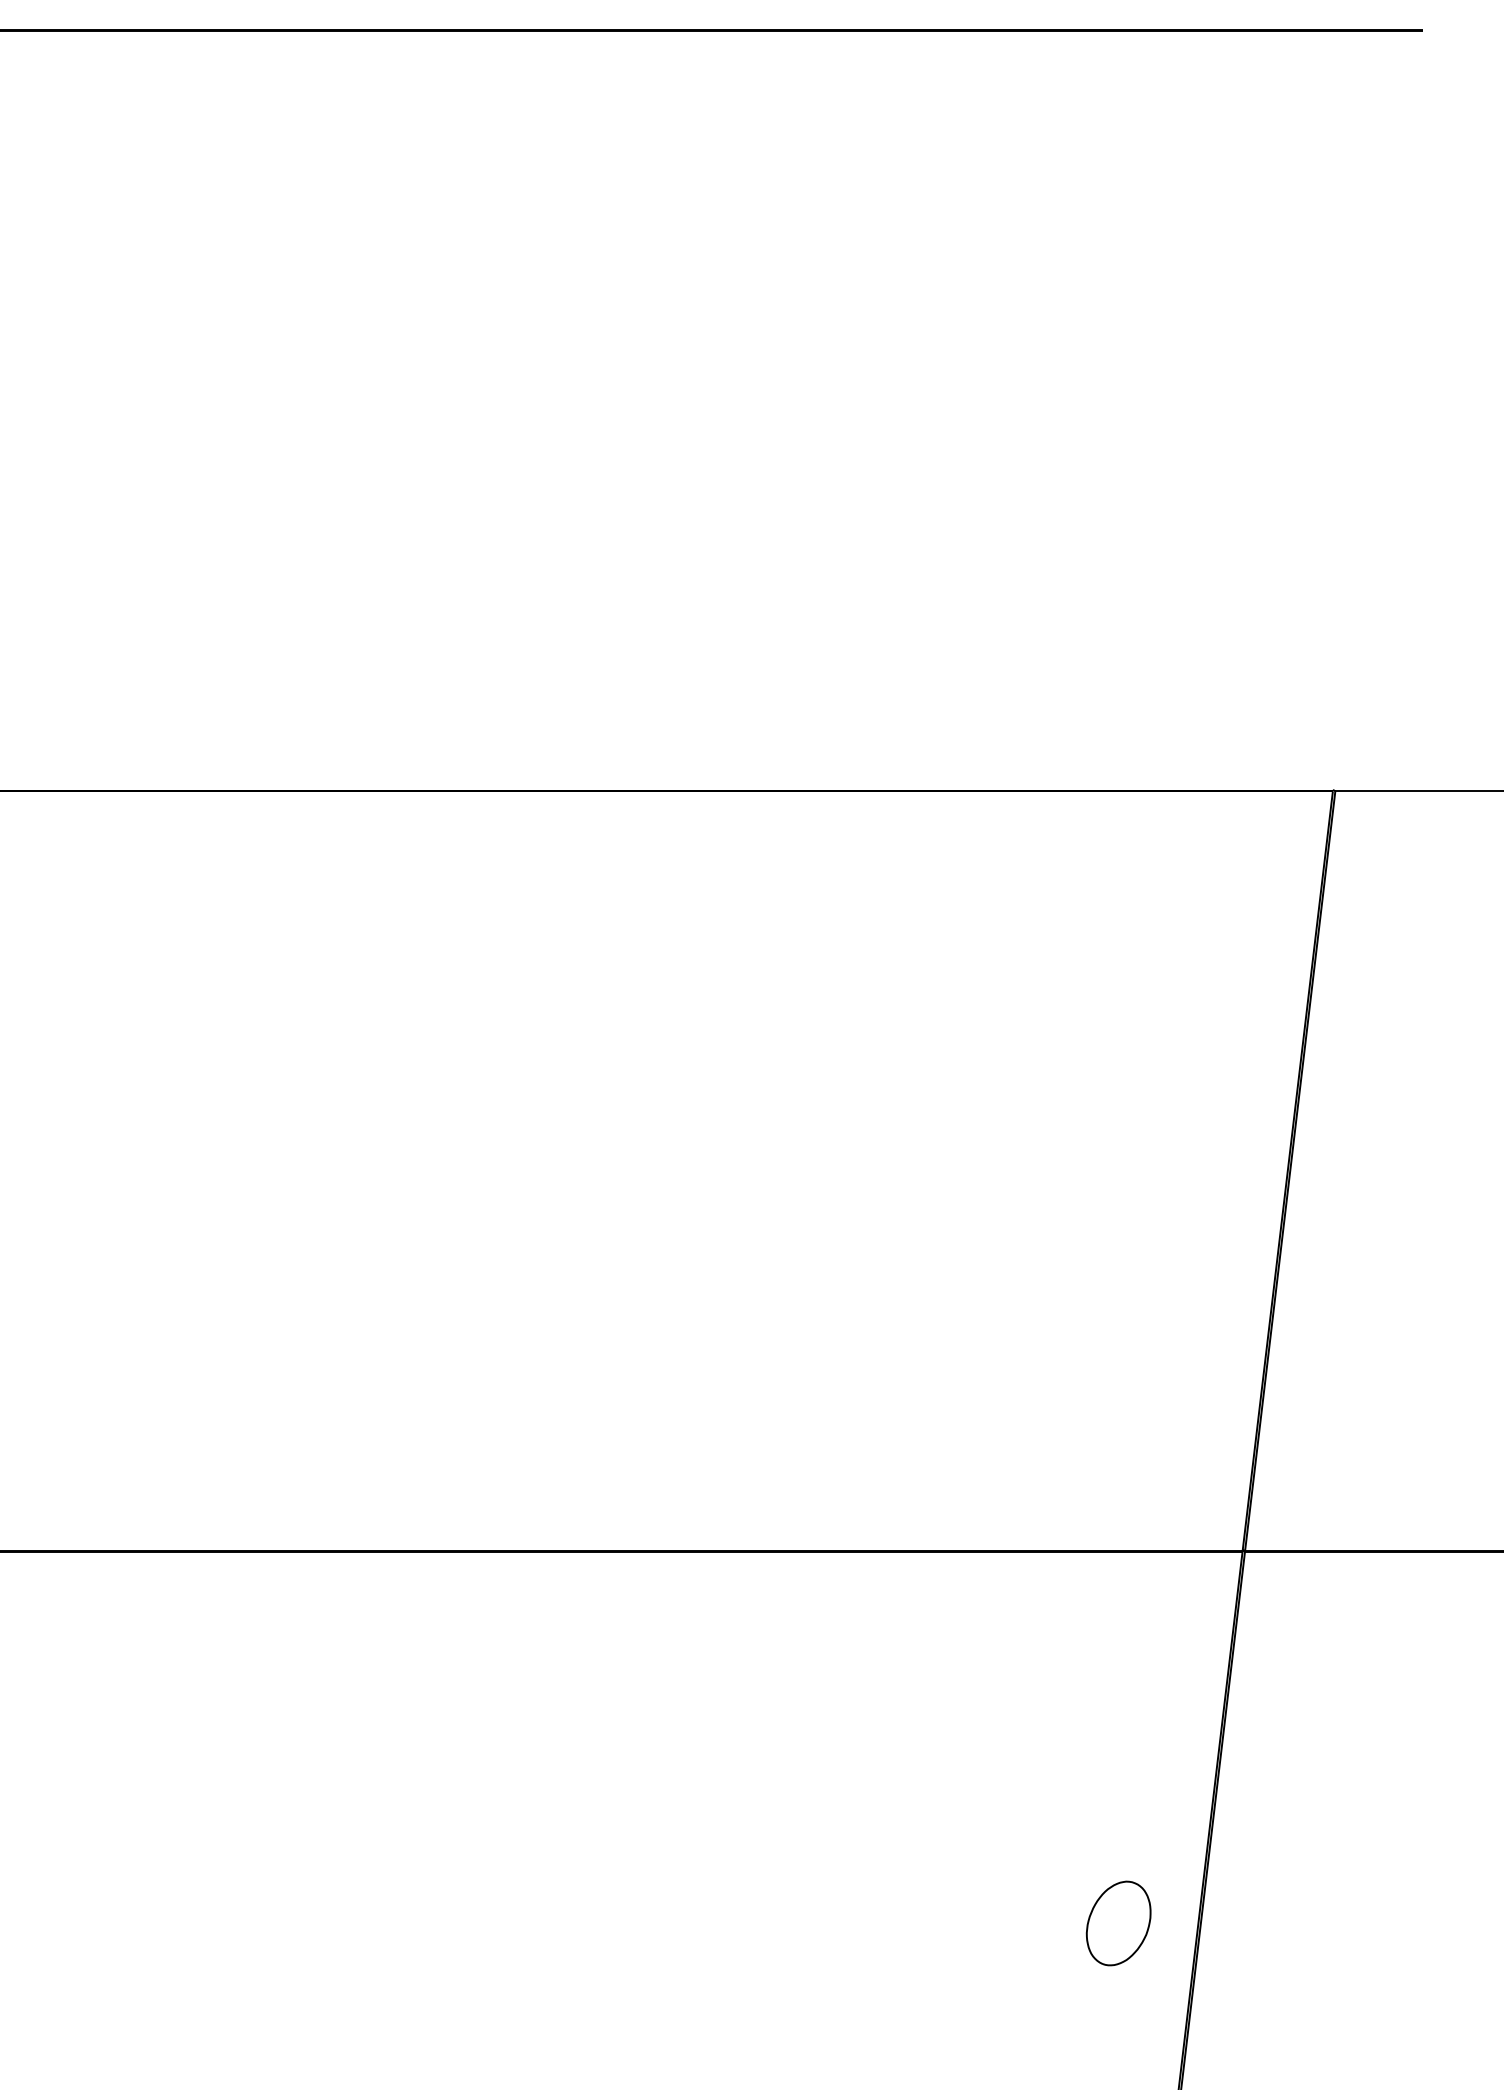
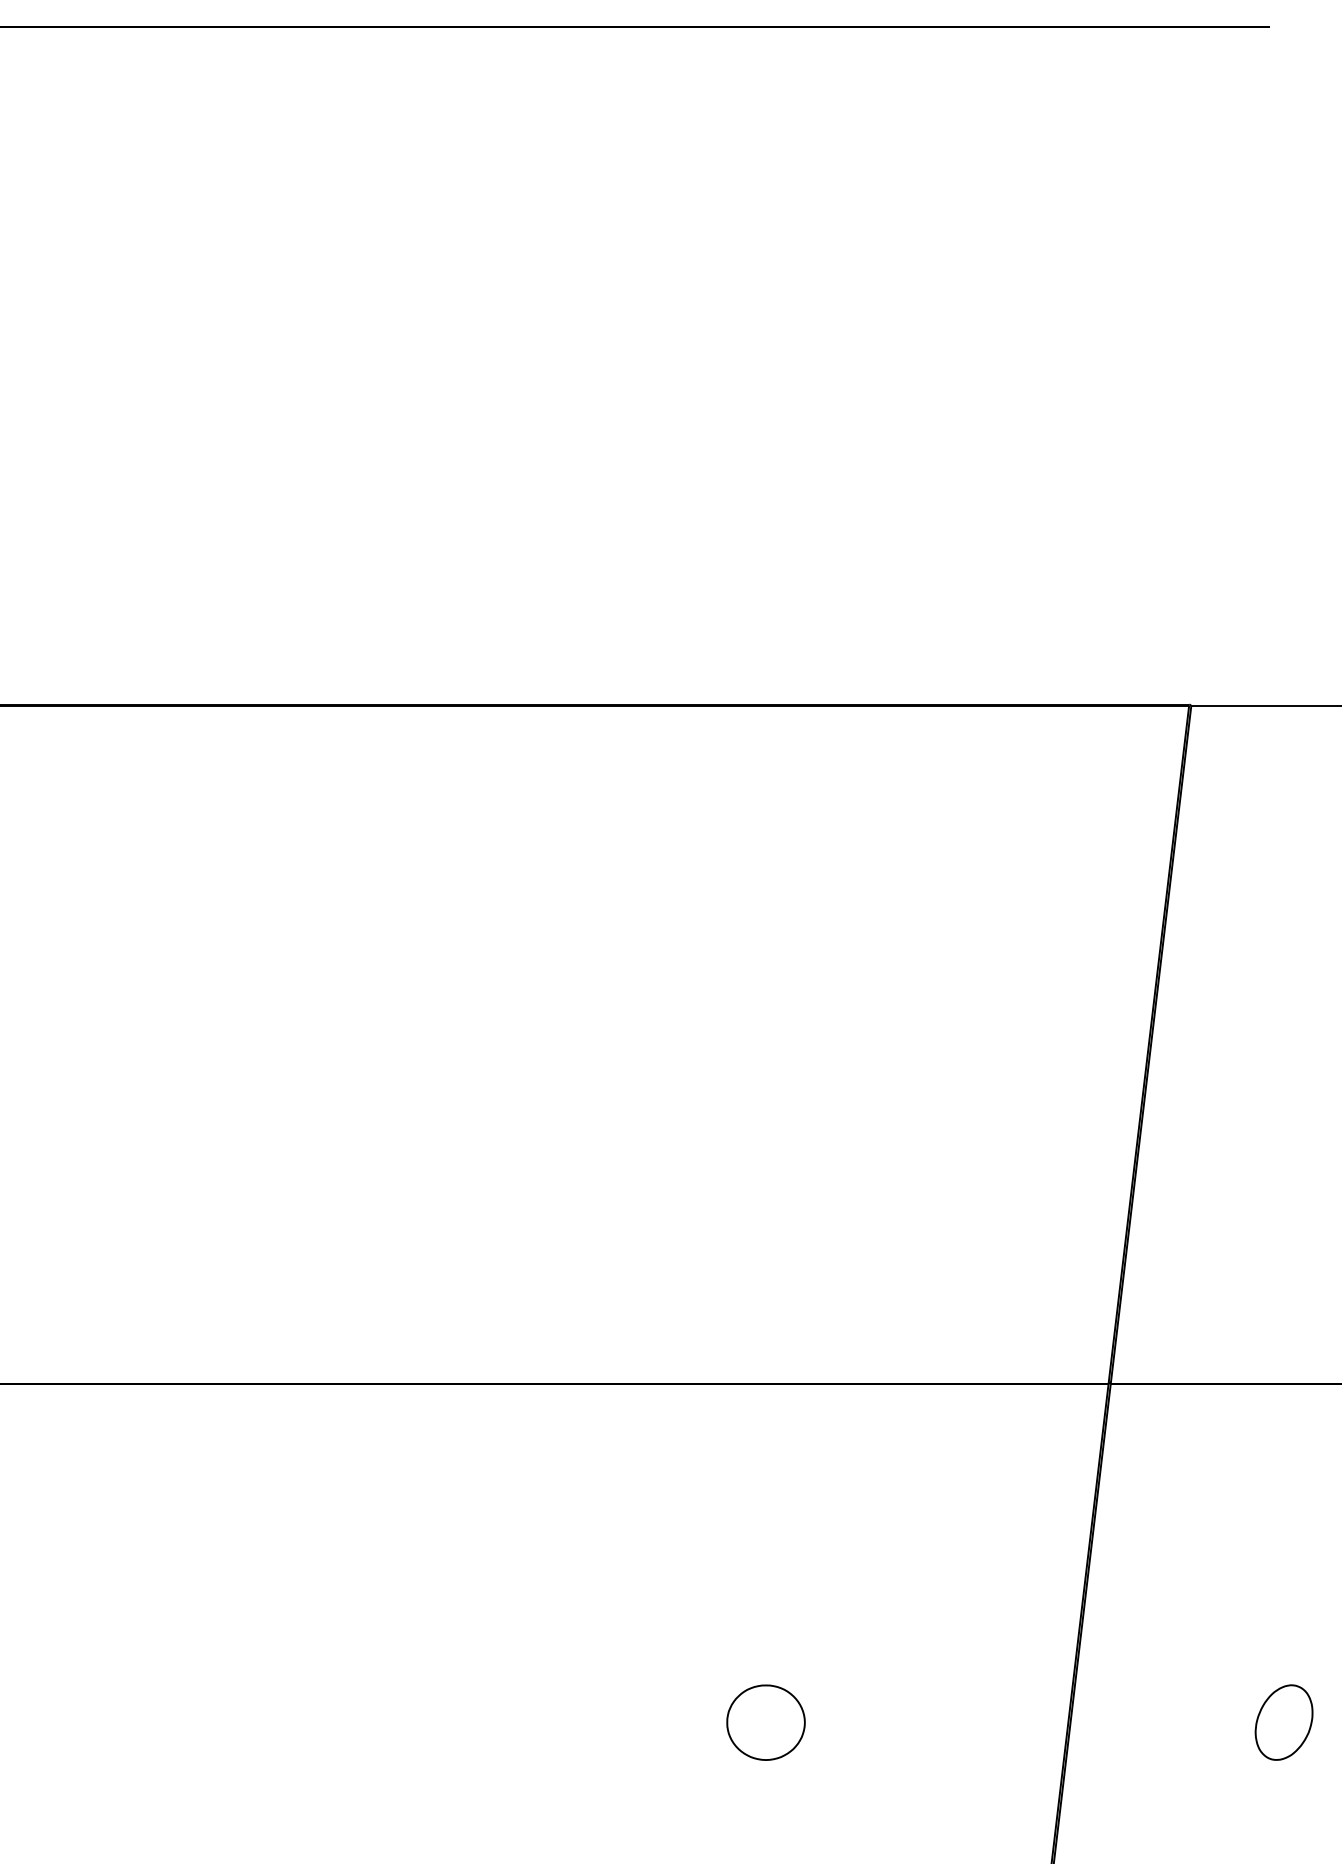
part: (1118, 1923) -> (1283, 1722), moved
part: (857, 1931) -> (765, 1722), added

